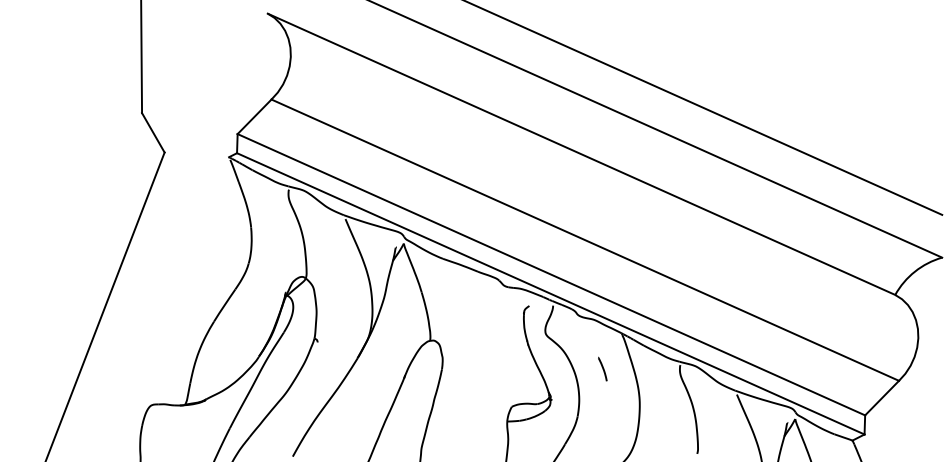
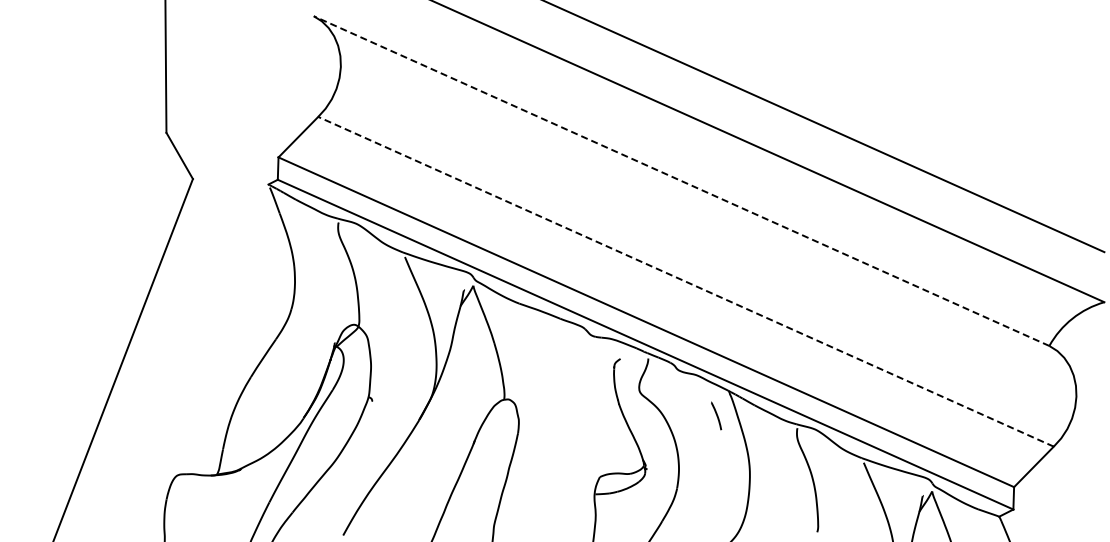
line: (581, 153) -> (681, 180), solid -> dashed
line: (584, 239) -> (685, 281), solid -> dashed
line: (602, 368) -> (716, 415), moved

